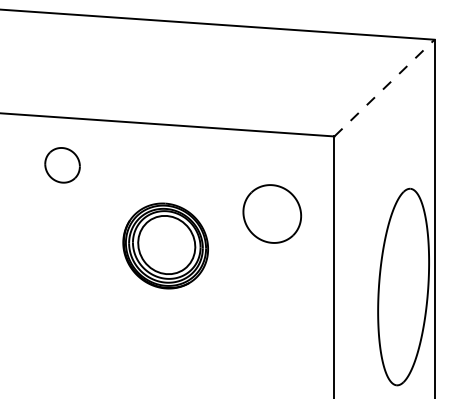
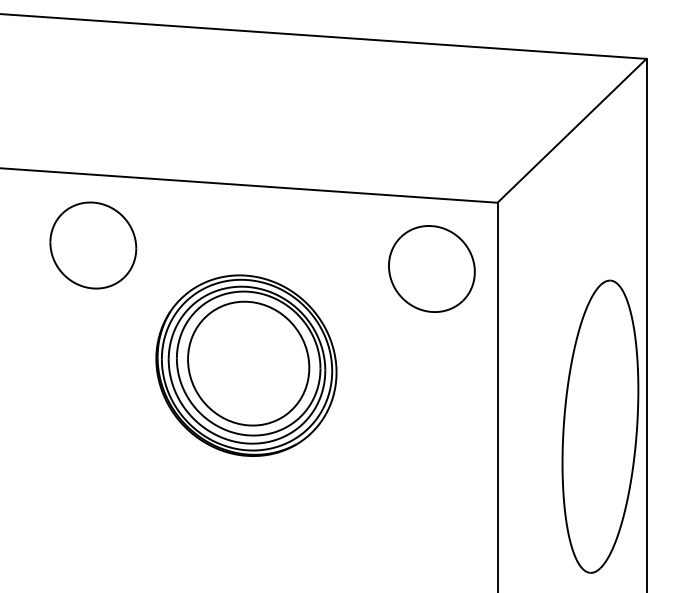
line: (384, 88) -> (572, 131), dashed -> solid
part: (62, 165) -> (93, 245), size x1.67
part: (272, 213) -> (432, 268), moved
part: (165, 245) -> (246, 364), size x1.43

